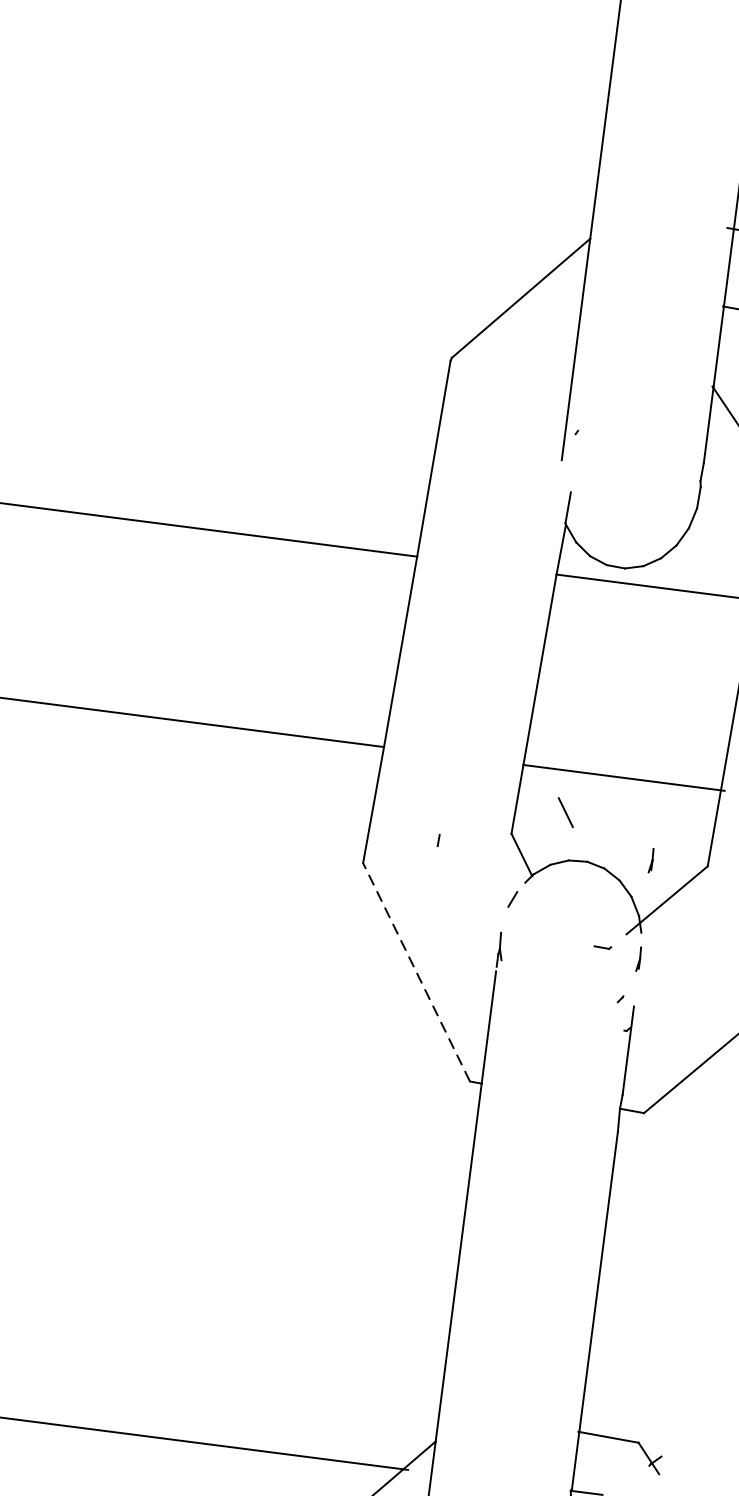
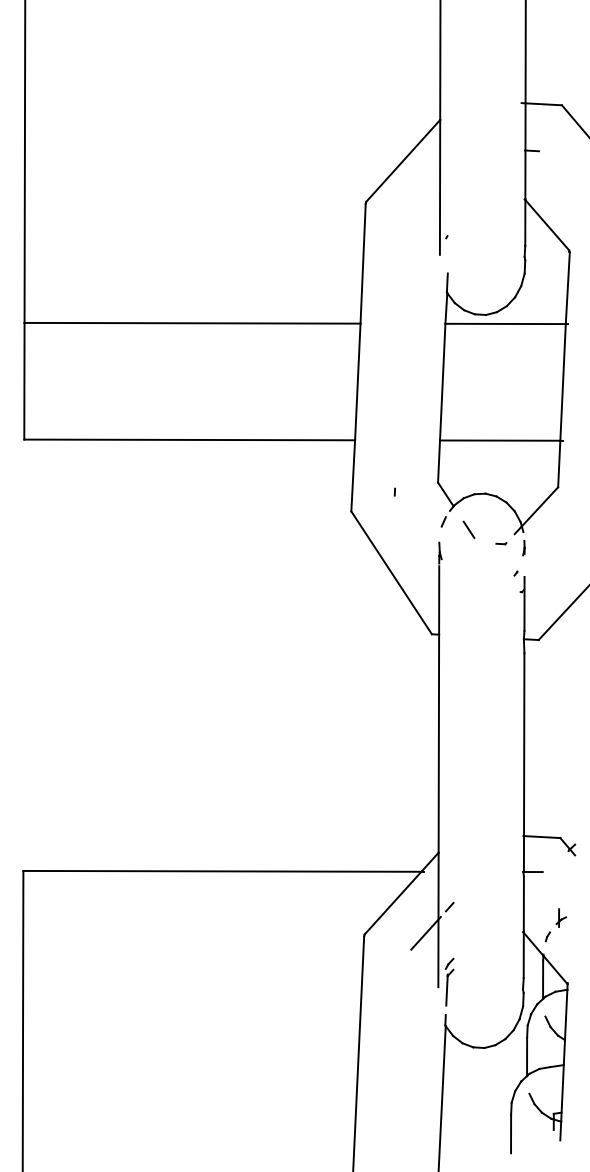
line: (565, 811) -> (468, 529), moved
line: (650, 861) -> (523, 488), removed
line: (416, 971) -> (391, 572), dashed -> solid

